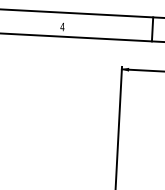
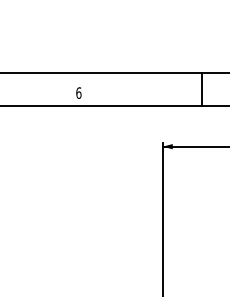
text: (62, 26) -> (78, 92), 4 -> 6

